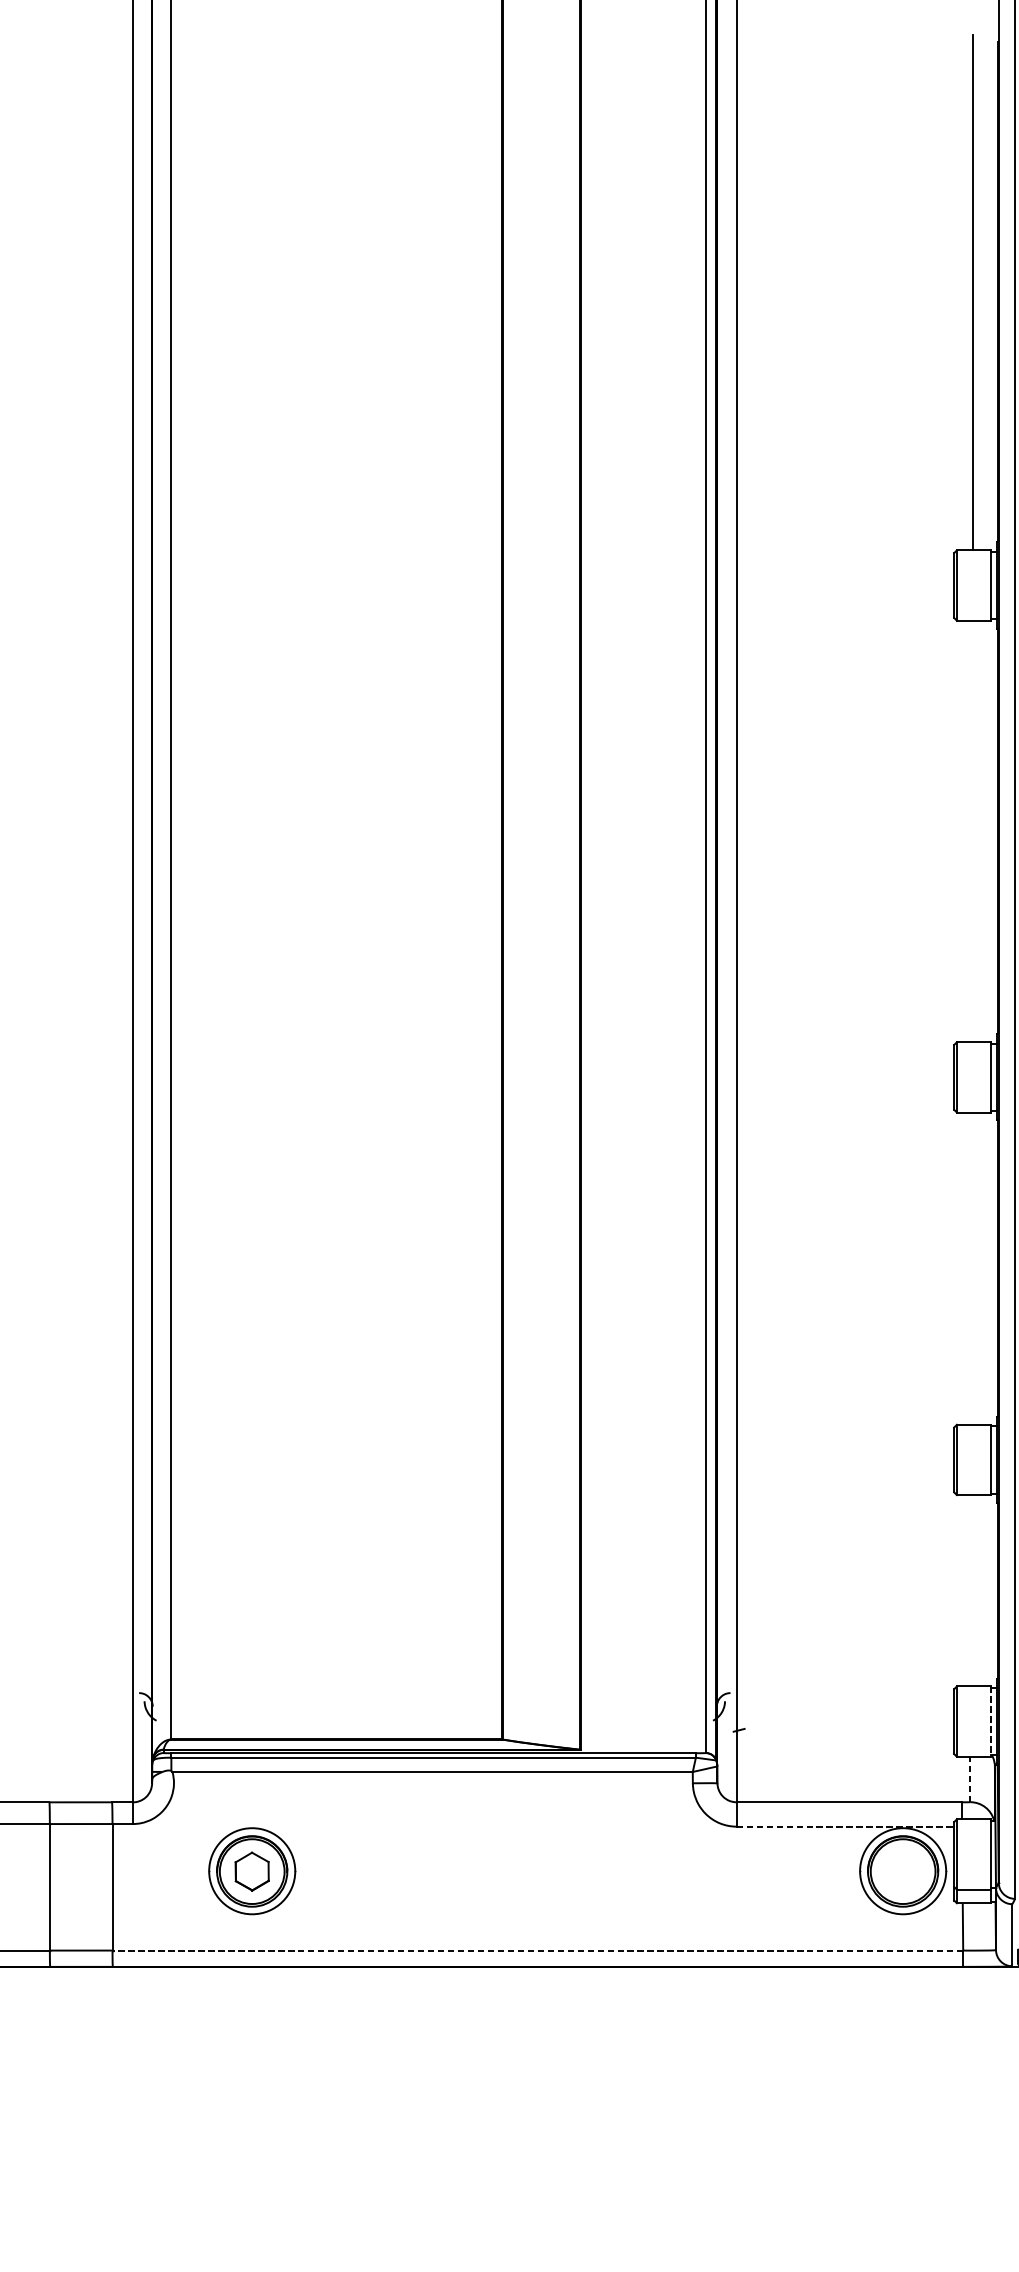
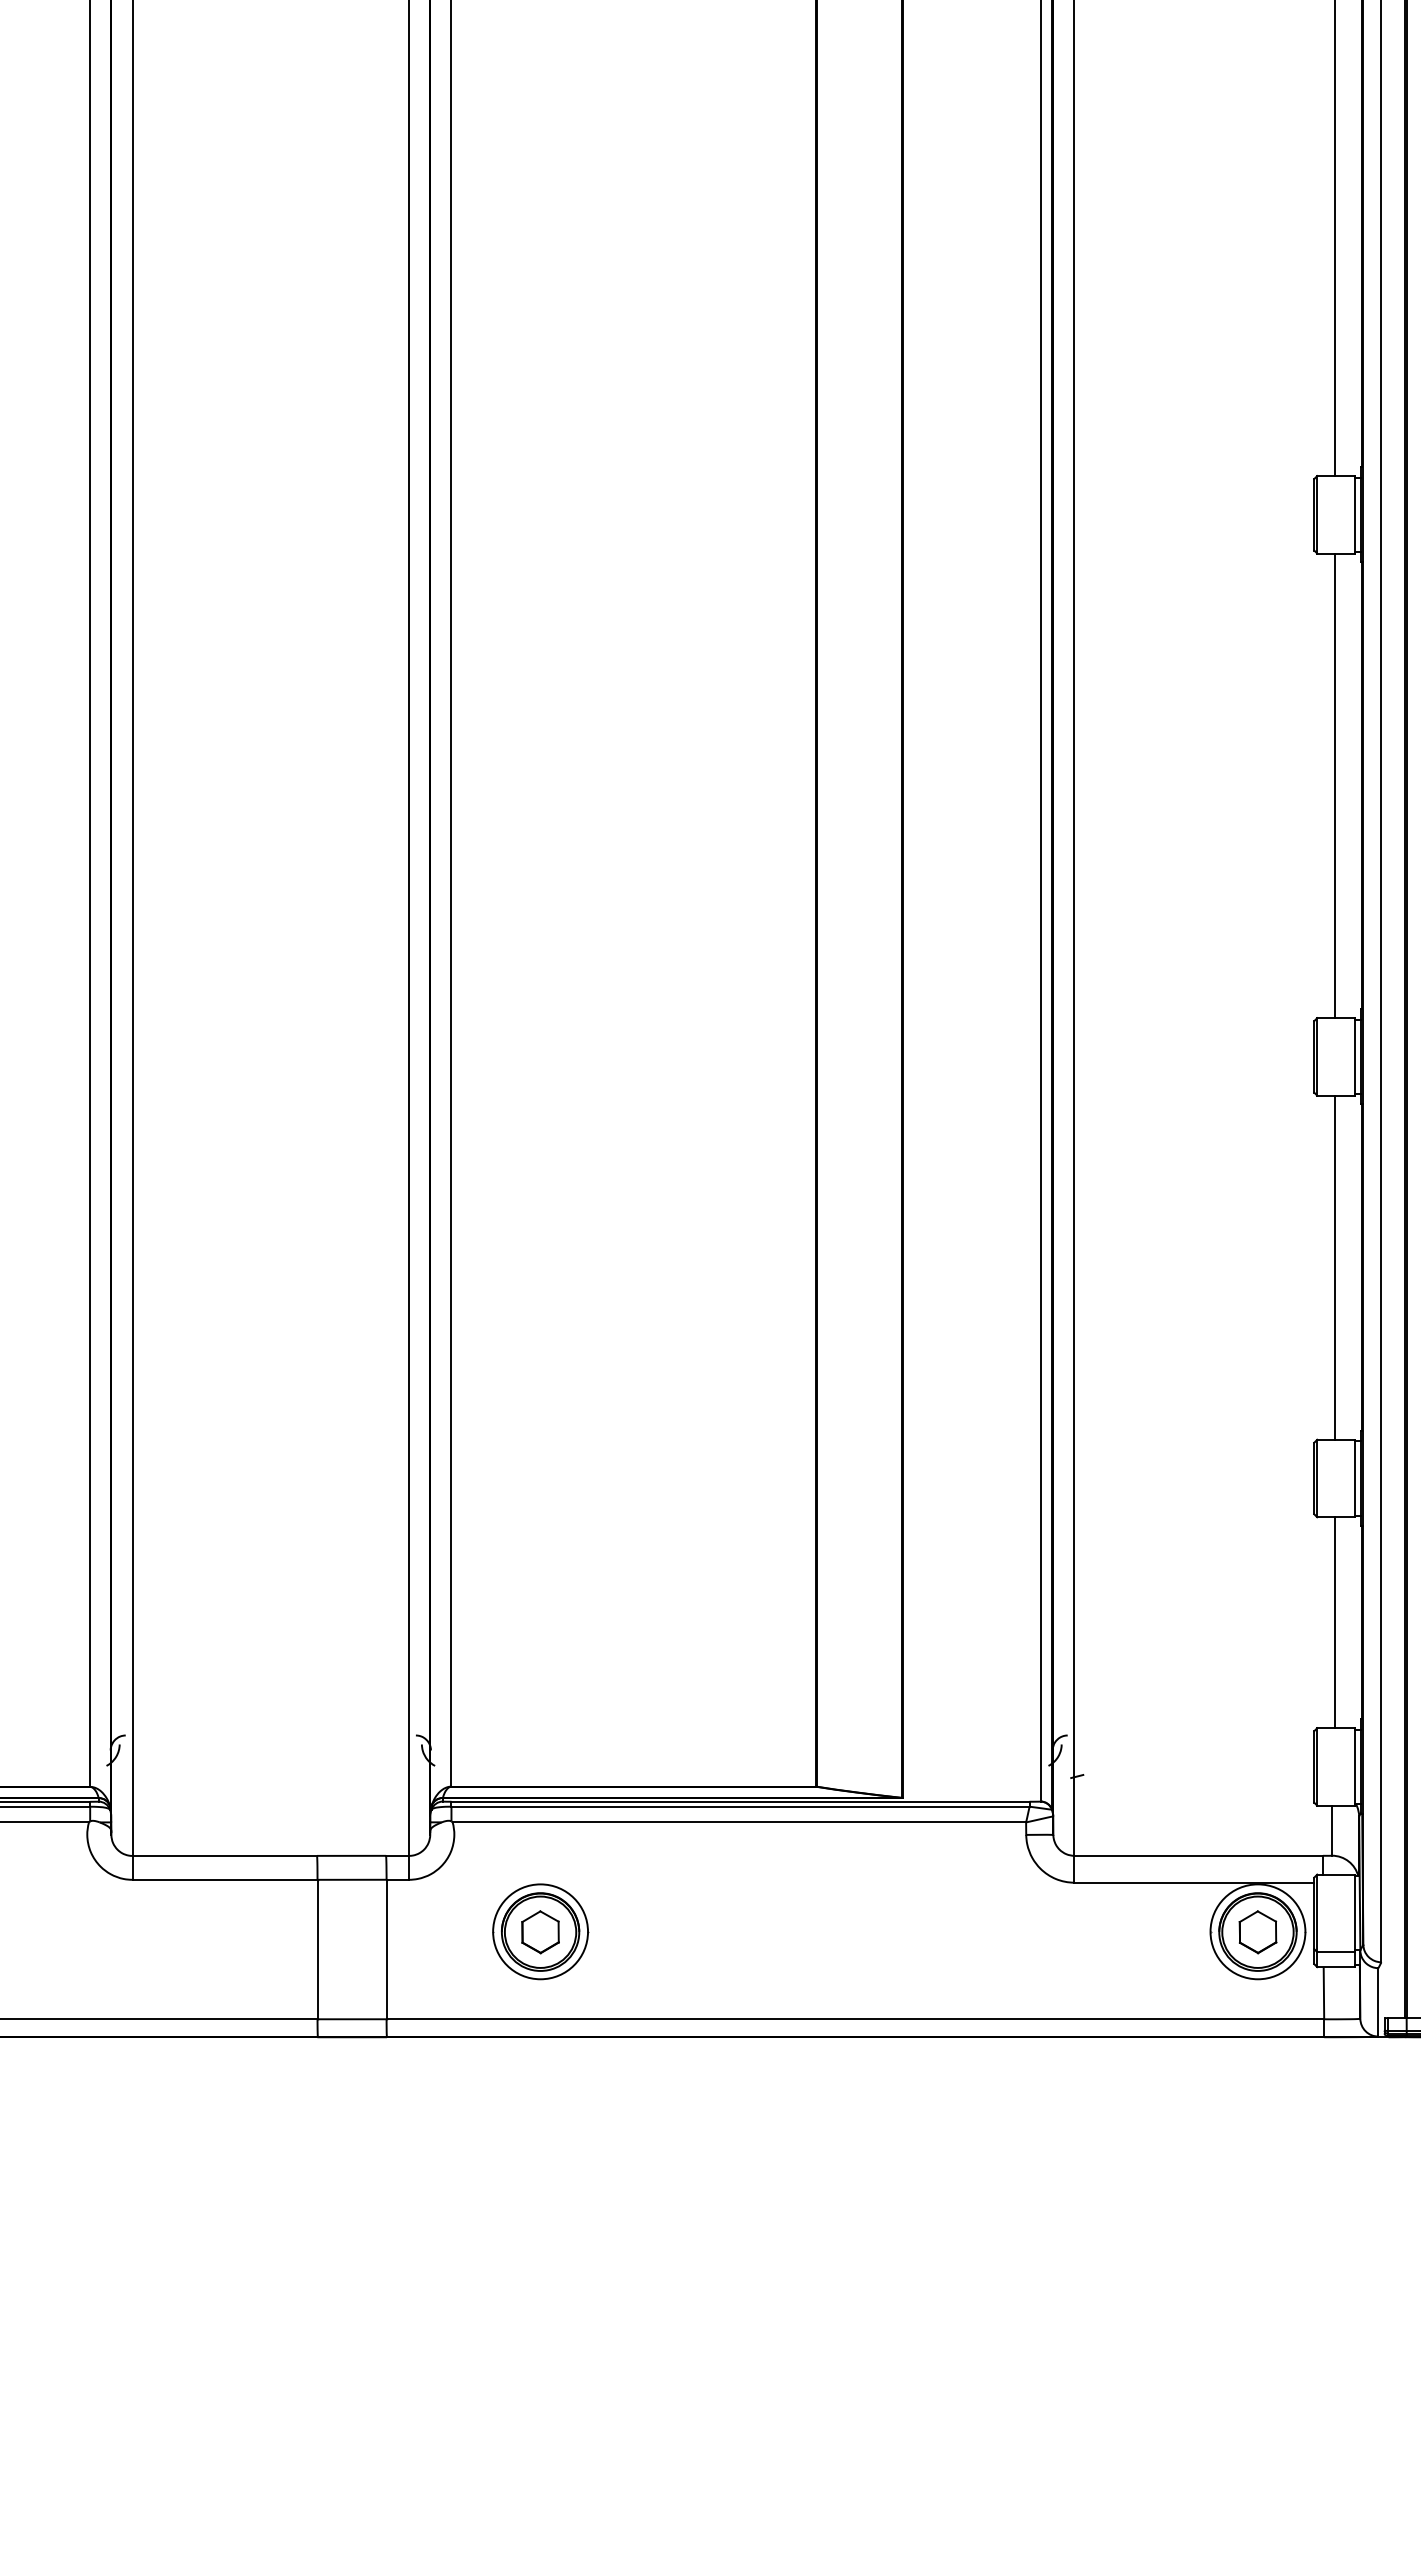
line: (973, 831) -> (1335, 785), added
line: (973, 1268) -> (1335, 1267), added
line: (973, 1590) -> (1335, 1622), added
line: (991, 1721) -> (1355, 1766), dashed -> solid
line: (970, 1779) -> (1332, 1830), dashed -> solid
line: (845, 1826) -> (1194, 1882), dashed -> solid
part: (902, 1871) -> (1257, 1932), added
line: (537, 1950) -> (855, 2019), dashed -> solid

